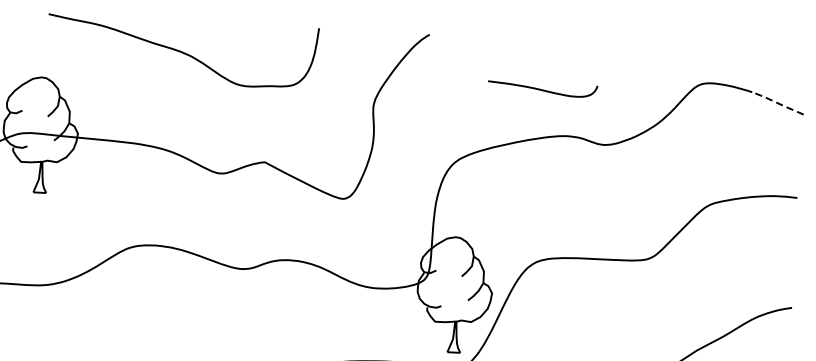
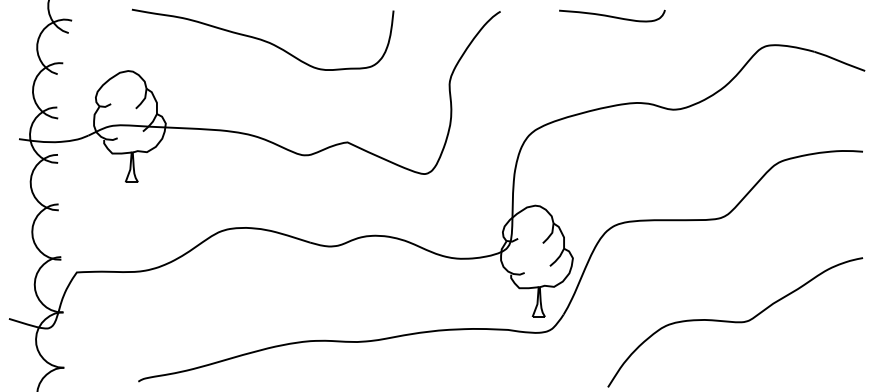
curve: (542, 88) -> (611, 15), moved
line: (777, 103) -> (839, 61), dashed -> solid

